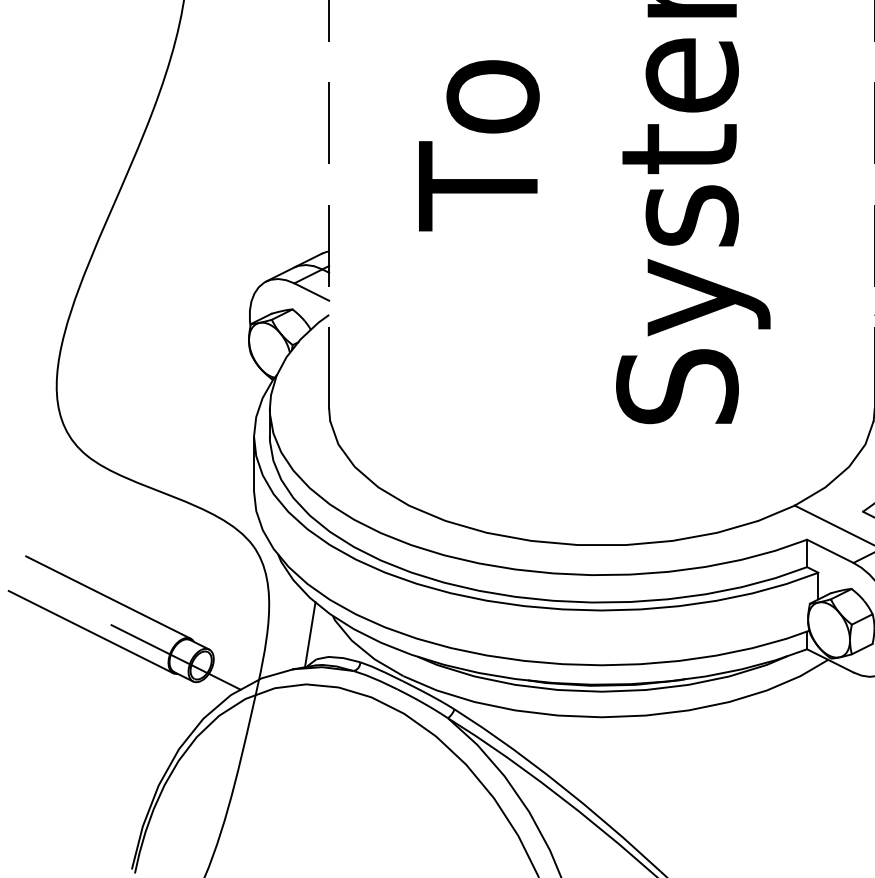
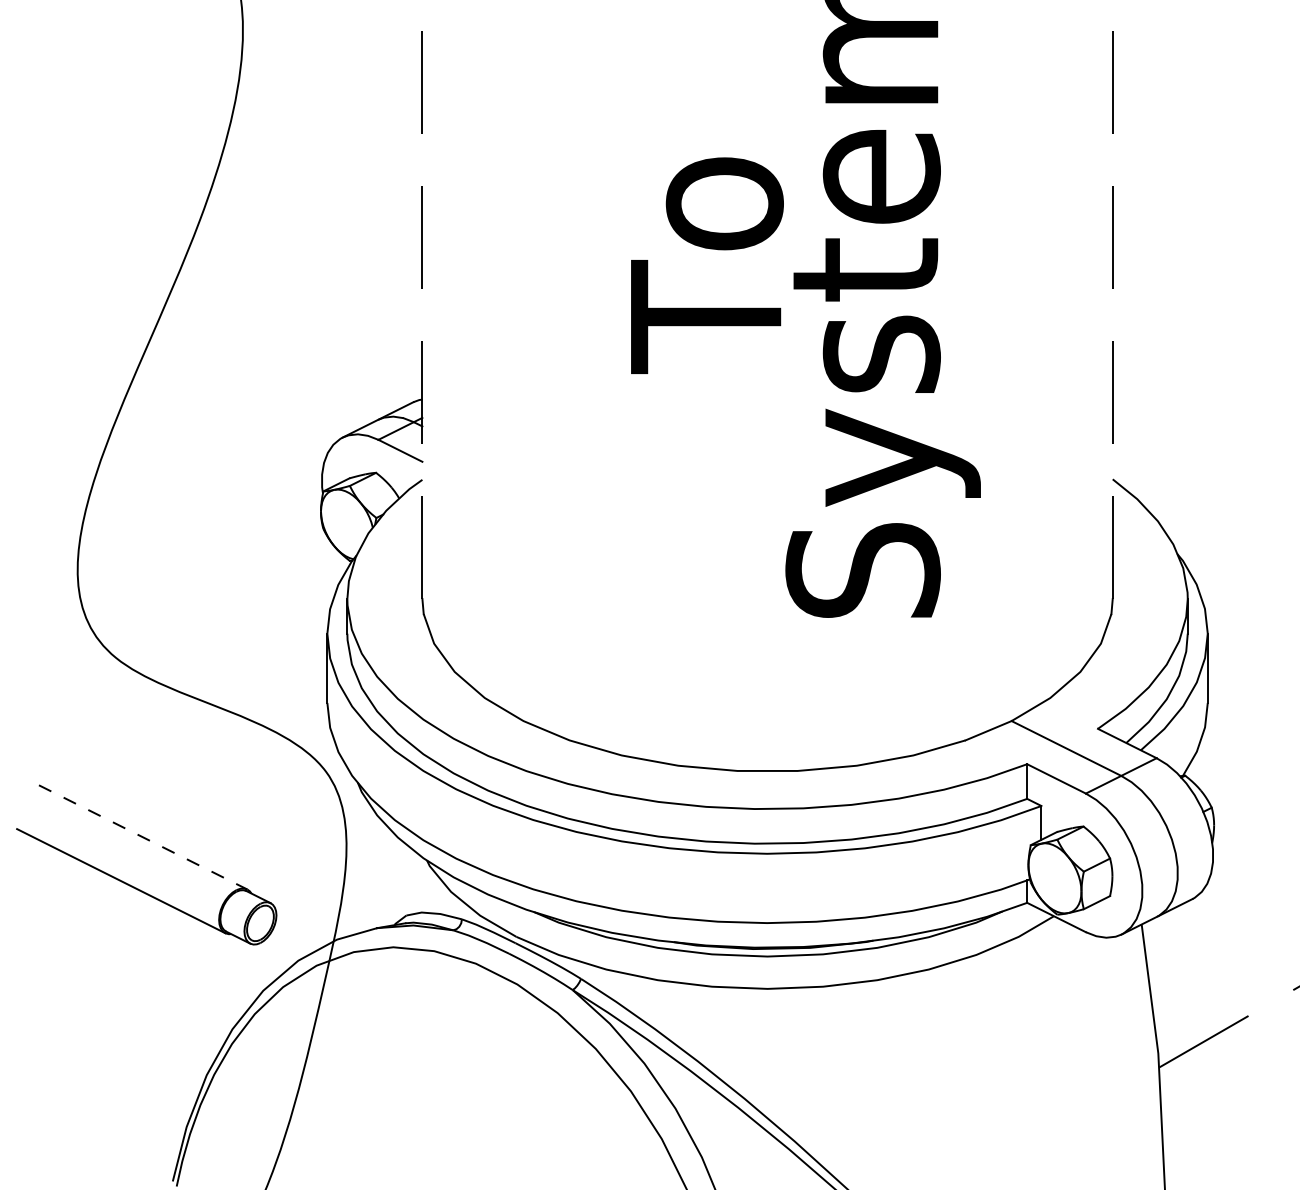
text: (479, 145) -> (707, 265), moved
line: (108, 597) -> (143, 837), solid -> dashed
line: (310, 634) -> (398, 884), removed
line: (175, 657) -> (228, 913), removed

